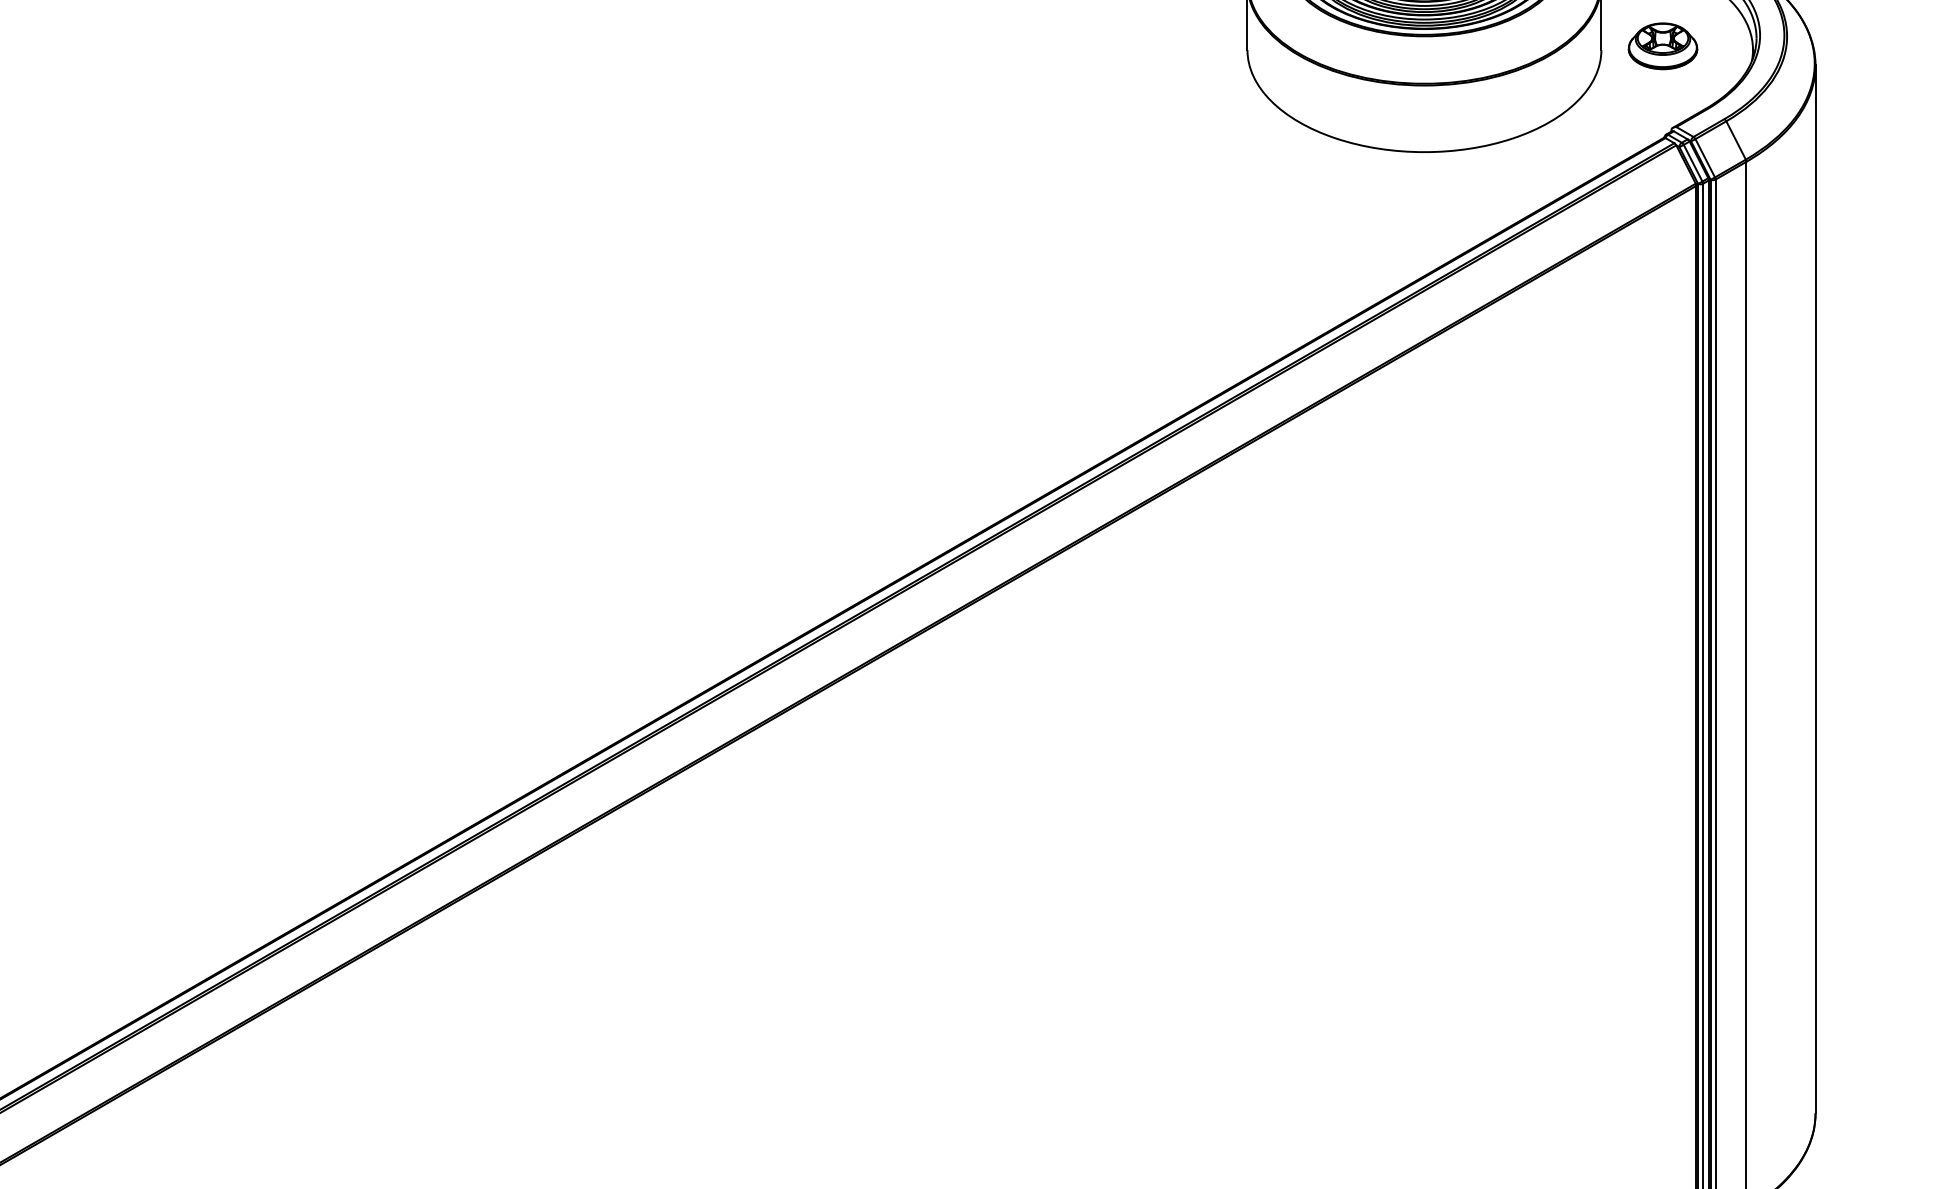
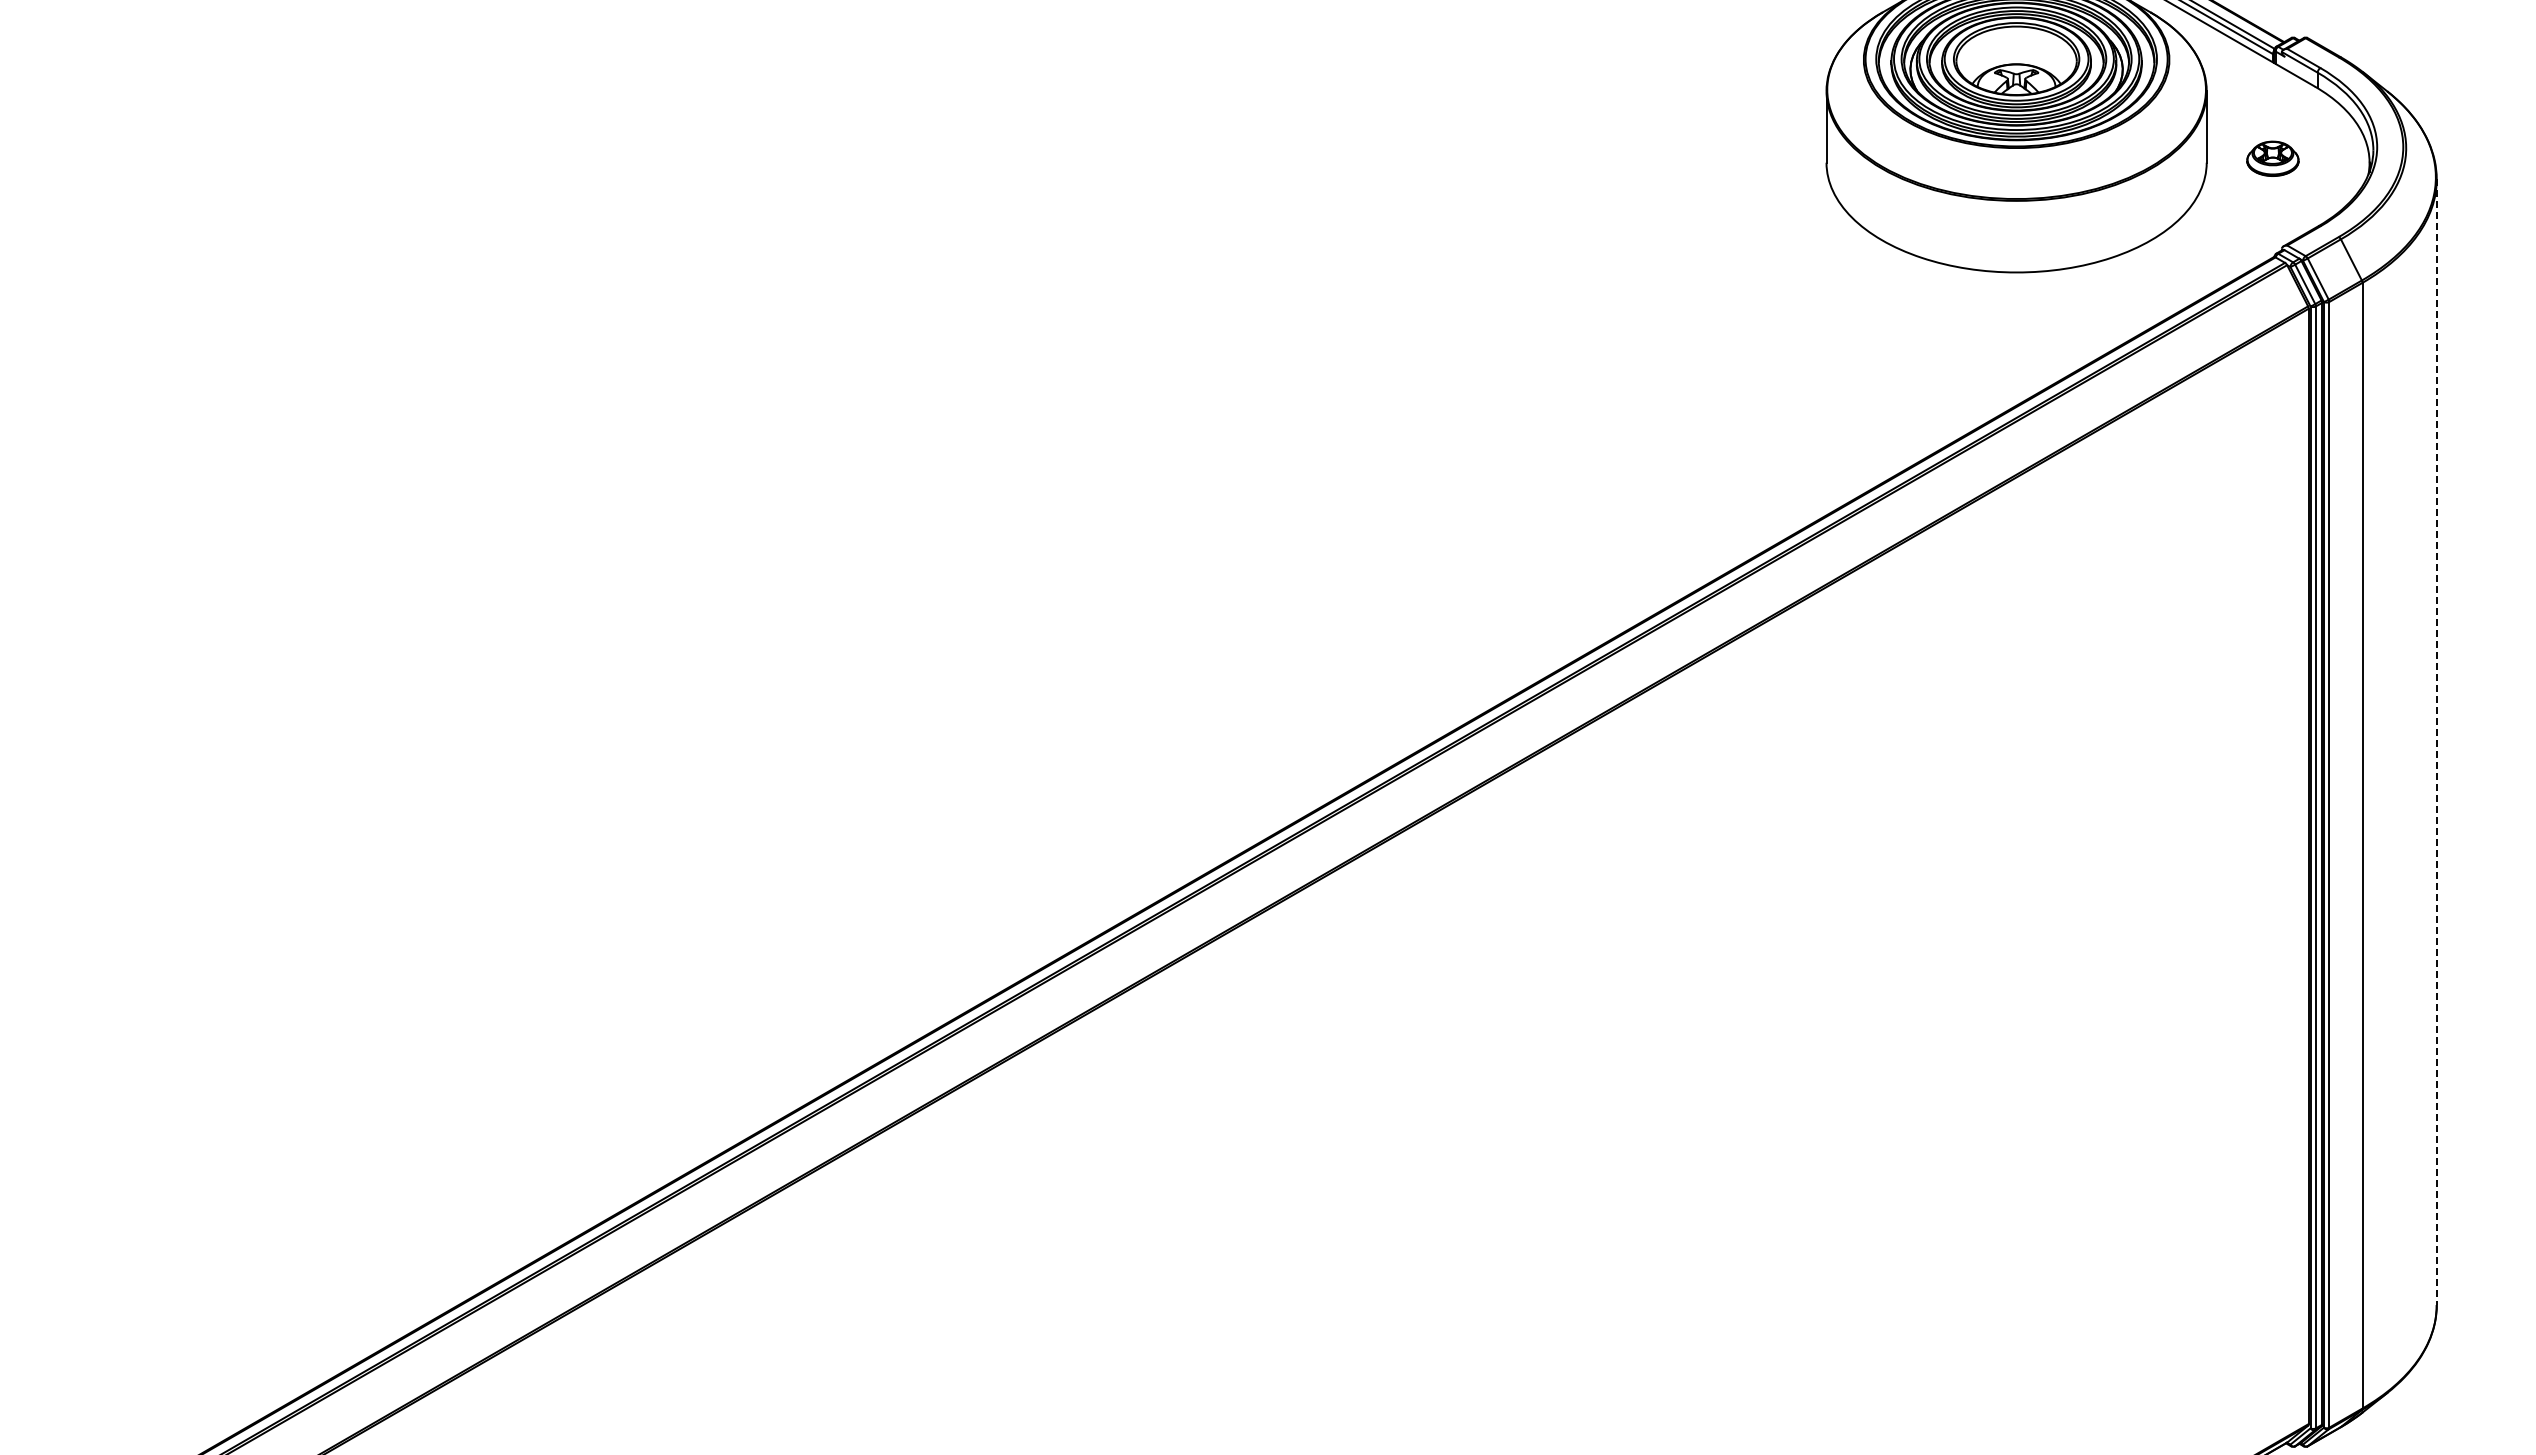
part: (1662, 46) -> (2272, 158), size x0.7
line: (1815, 589) -> (2436, 742), solid -> dashed

